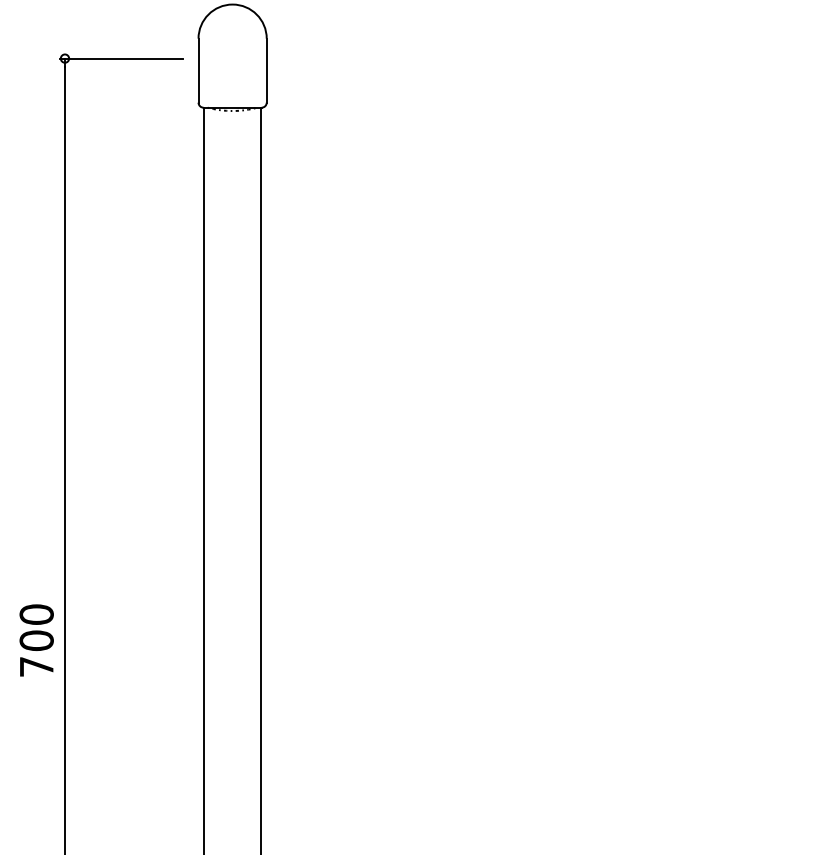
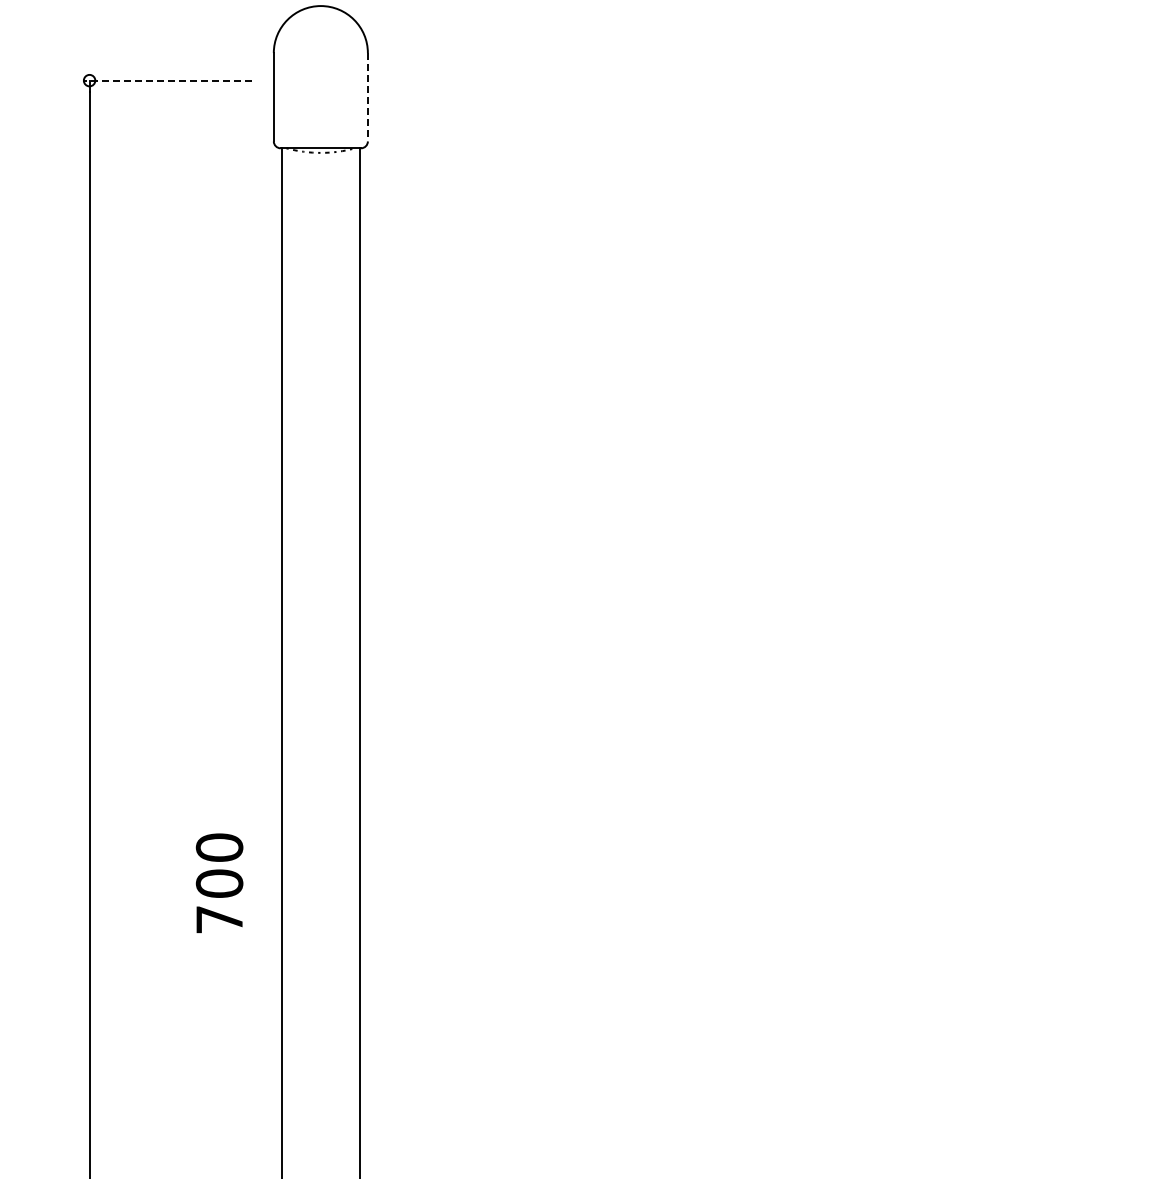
line: (121, 58) -> (167, 80), solid -> dashed
line: (266, 70) -> (367, 97), solid -> dashed
text: (36, 639) -> (219, 882), moved

